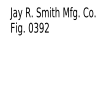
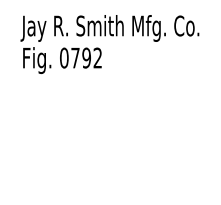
text: (36, 27) -> (76, 57), 0392 -> 0792

